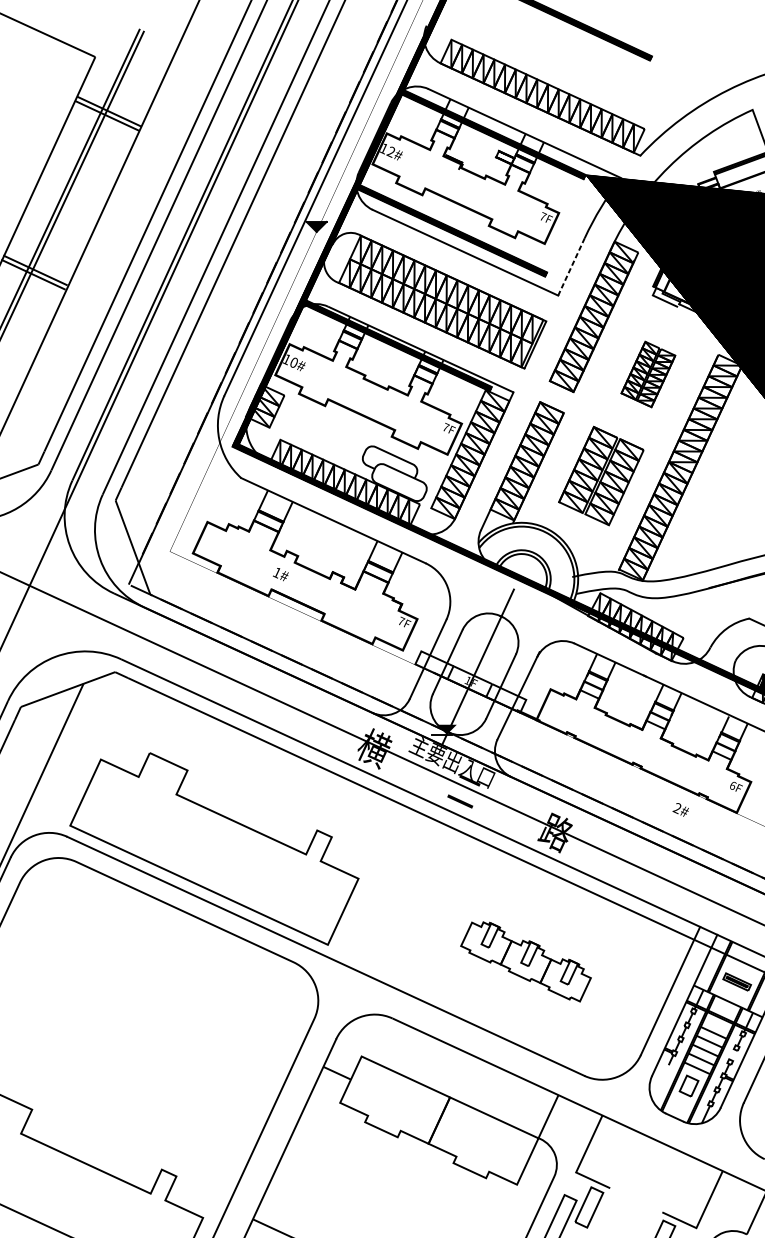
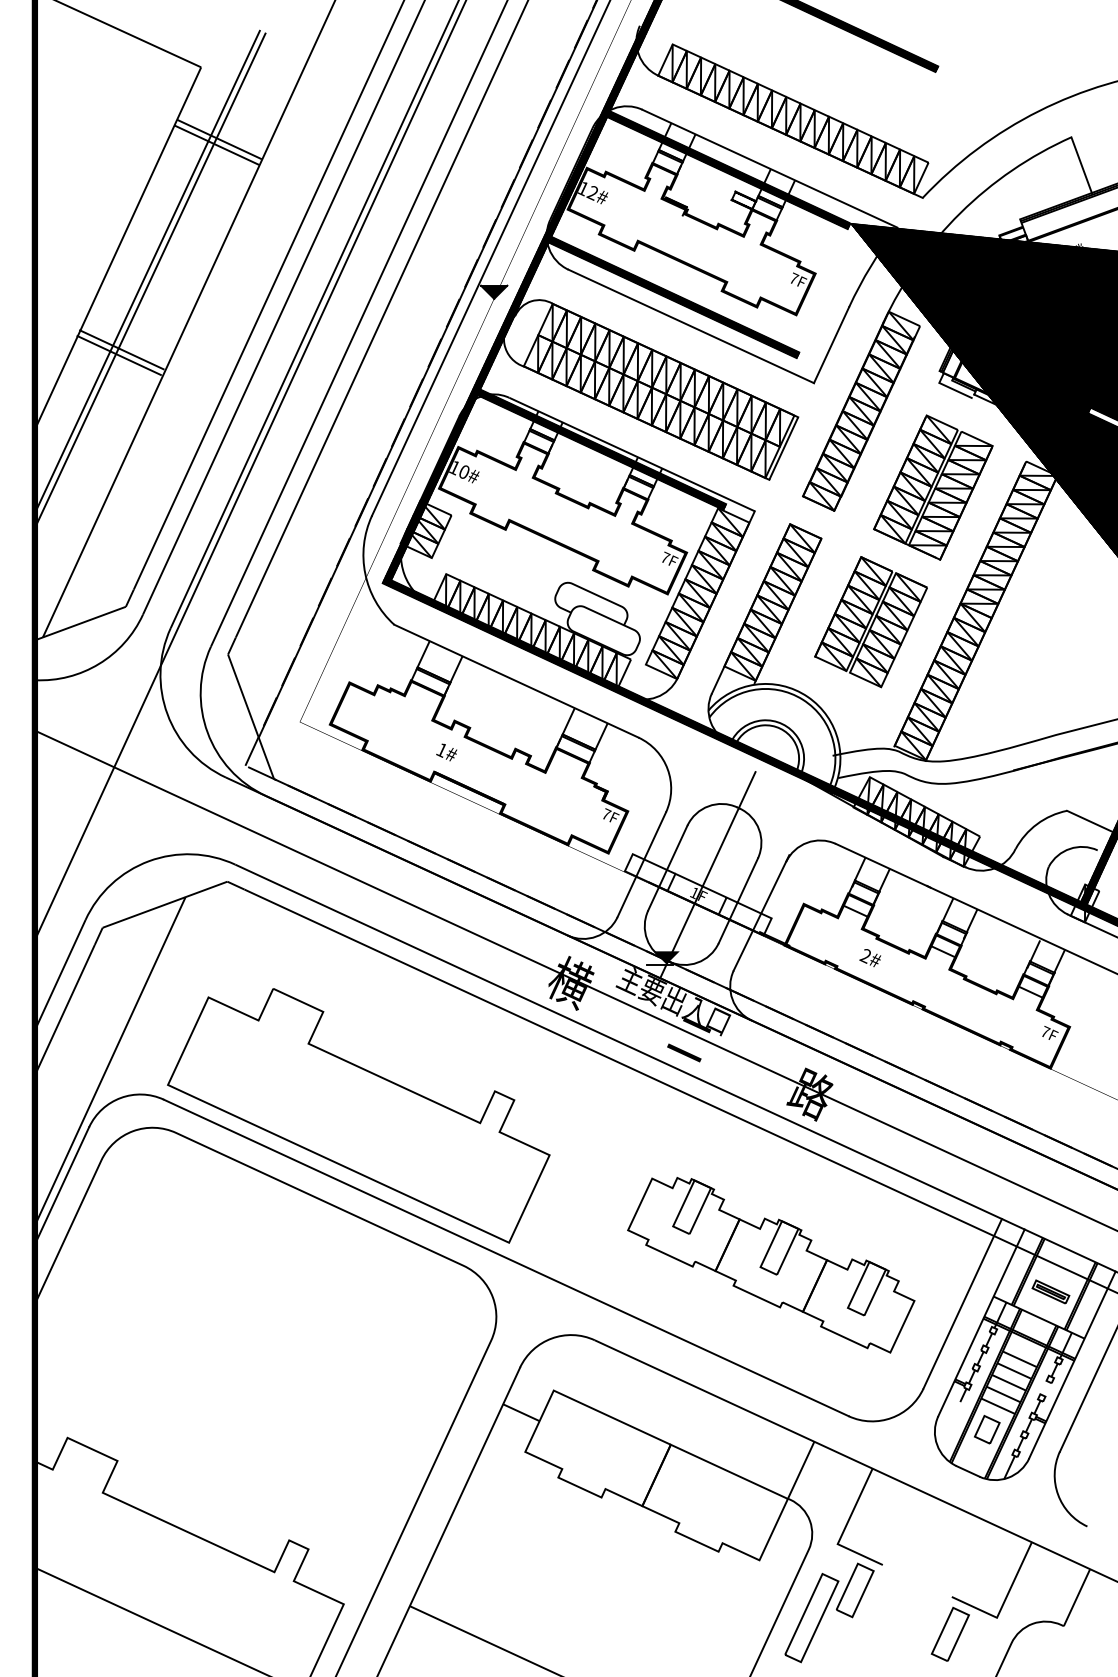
line: (571, 267) -> (831, 345), dashed -> solid
part: (648, 374) -> (933, 487), size x1.67
text: (733, 785) -> (1045, 1031), 6F -> 7F
text: (680, 810) -> (870, 958), moved
part: (526, 962) -> (771, 1265), size x1.67

